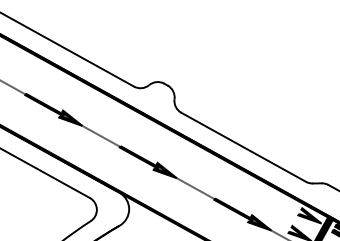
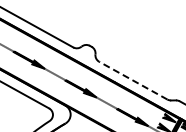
line: (243, 146) -> (133, 80), solid -> dashed

